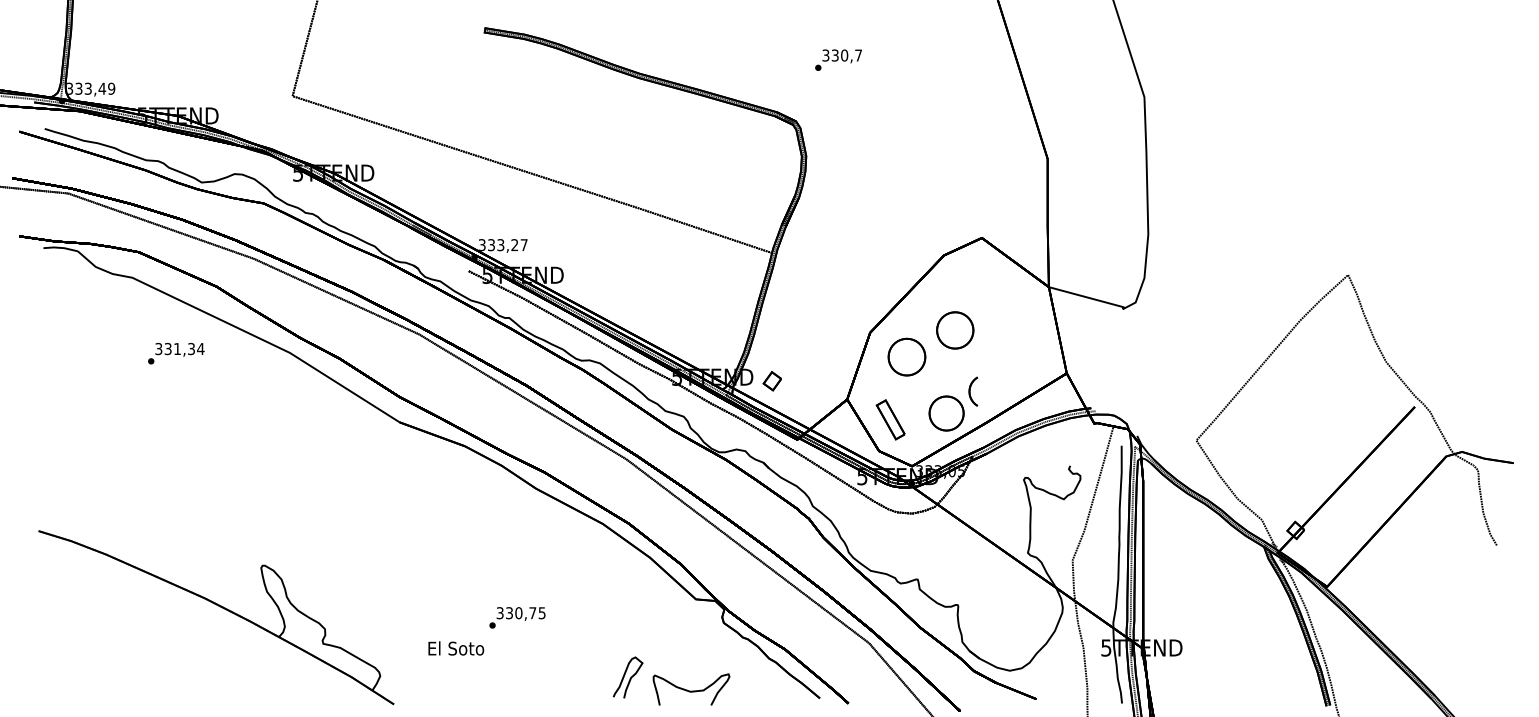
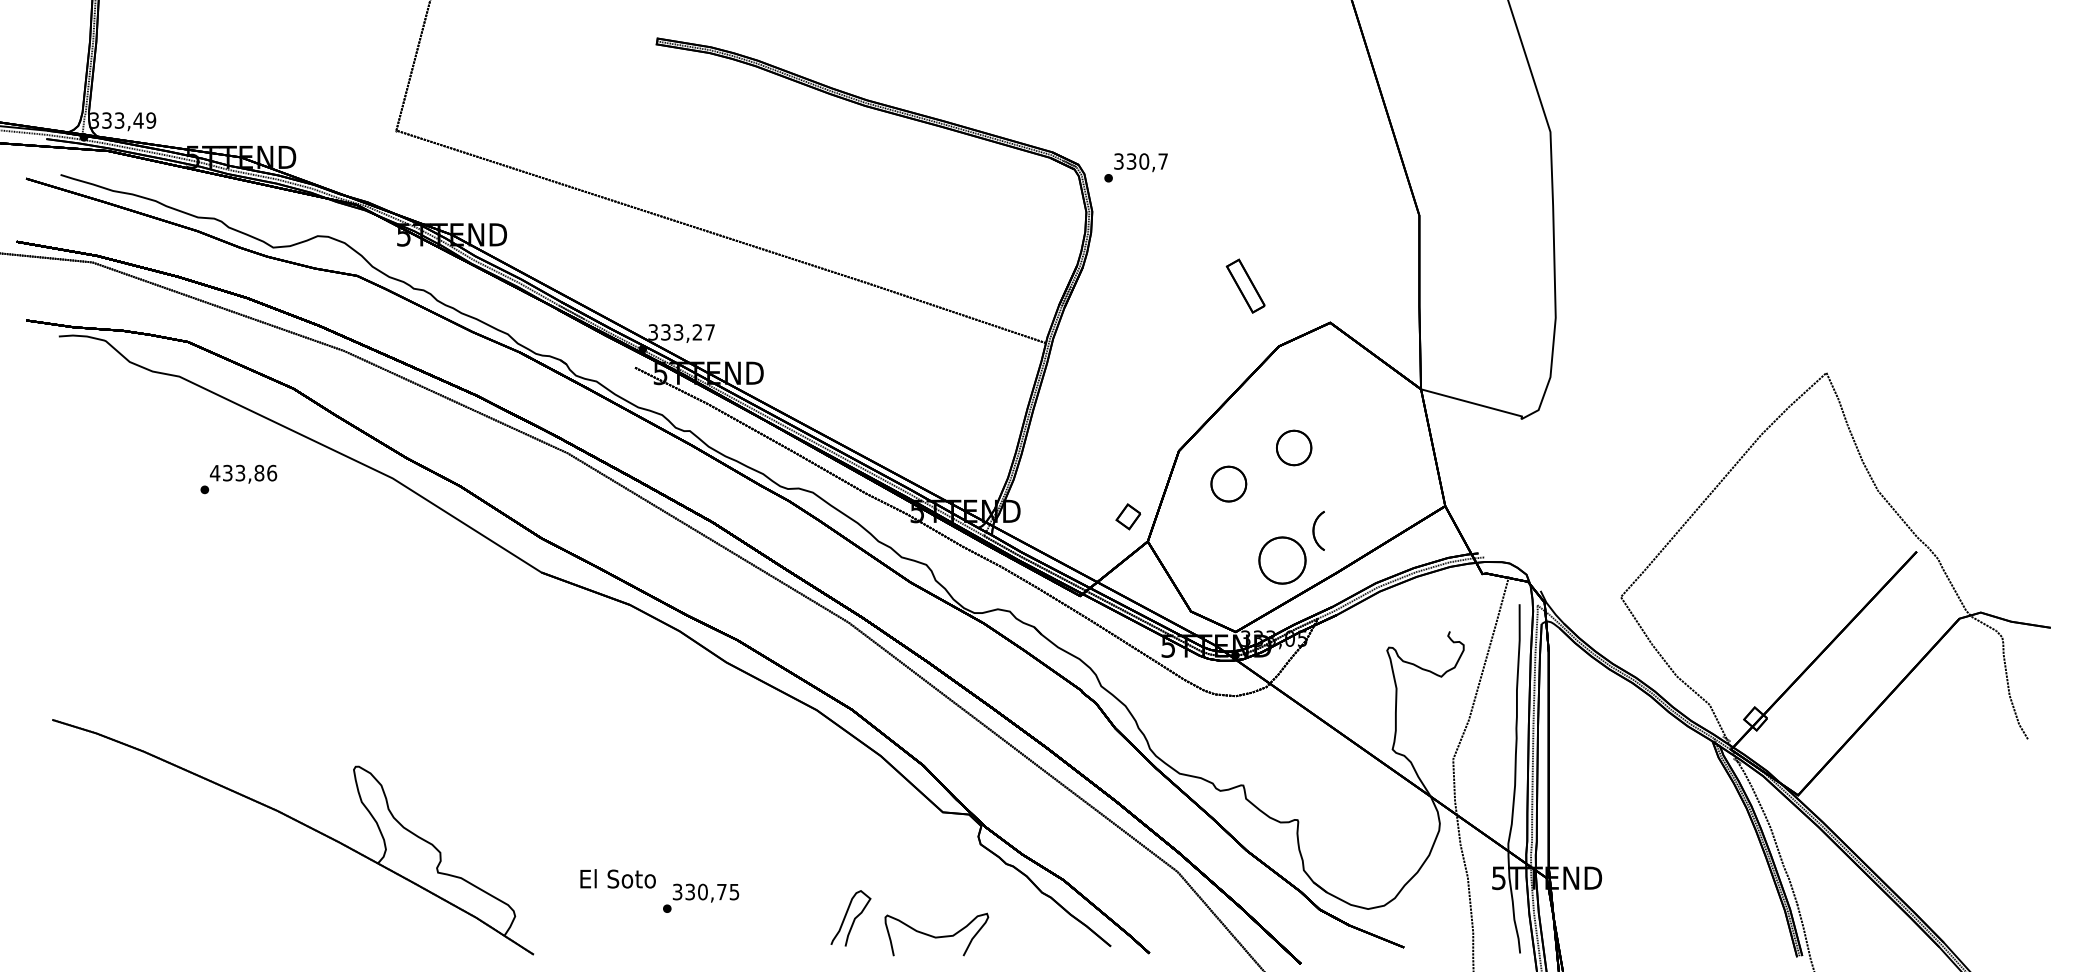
text: (838, 59) -> (1135, 167), moved
part: (954, 330) -> (1293, 447), size x0.7
text: (179, 348) -> (243, 472), 331,34 -> 433,86
part: (906, 356) -> (1228, 483), size x0.7
part: (772, 381) -> (1128, 516), moved
part: (890, 419) -> (1245, 285), moved
text: (517, 617) -> (701, 897), moved

